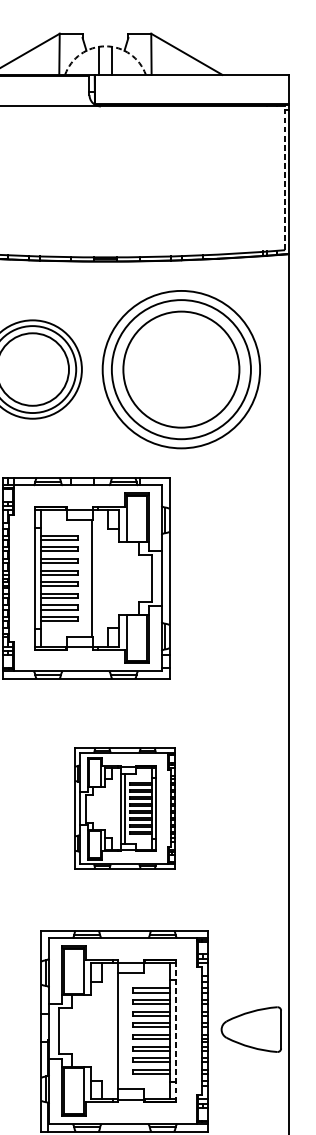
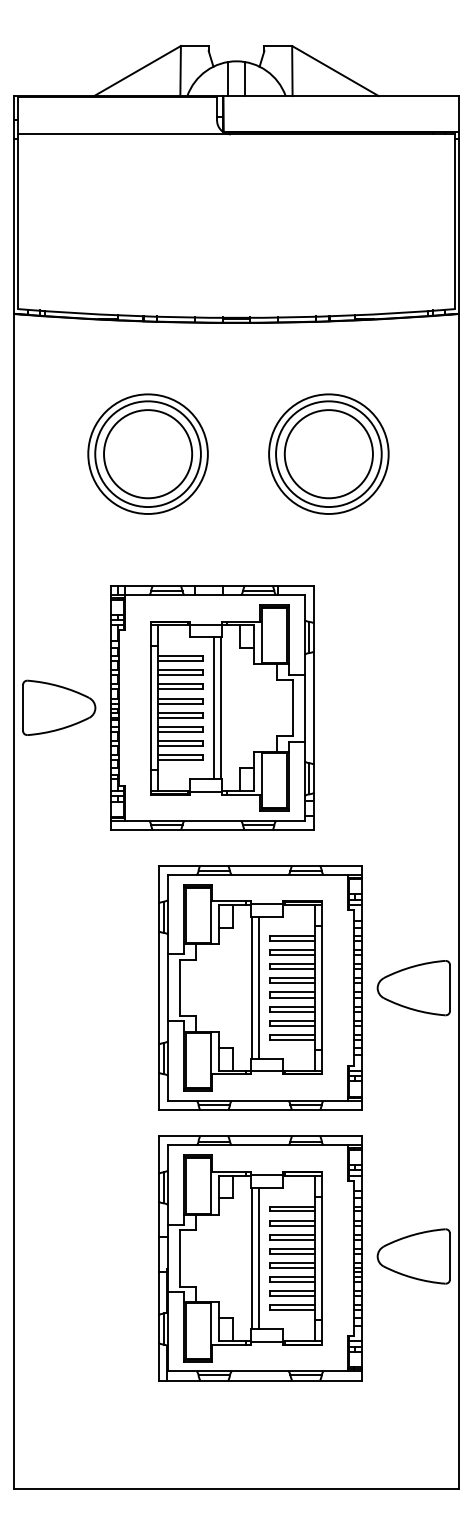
arc: (105, 46) -> (236, 61), dashed -> solid
line: (284, 178) -> (454, 221), dashed -> solid
part: (181, 368) -> (328, 453), size x0.62
line: (86, 577) -> (213, 707), added
part: (125, 808) -> (260, 987), size x1.67
part: (251, 809) -> (413, 988), added
line: (175, 1030) -> (321, 1257), dashed -> solid
line: (124, 1031) -> (259, 1258), added

